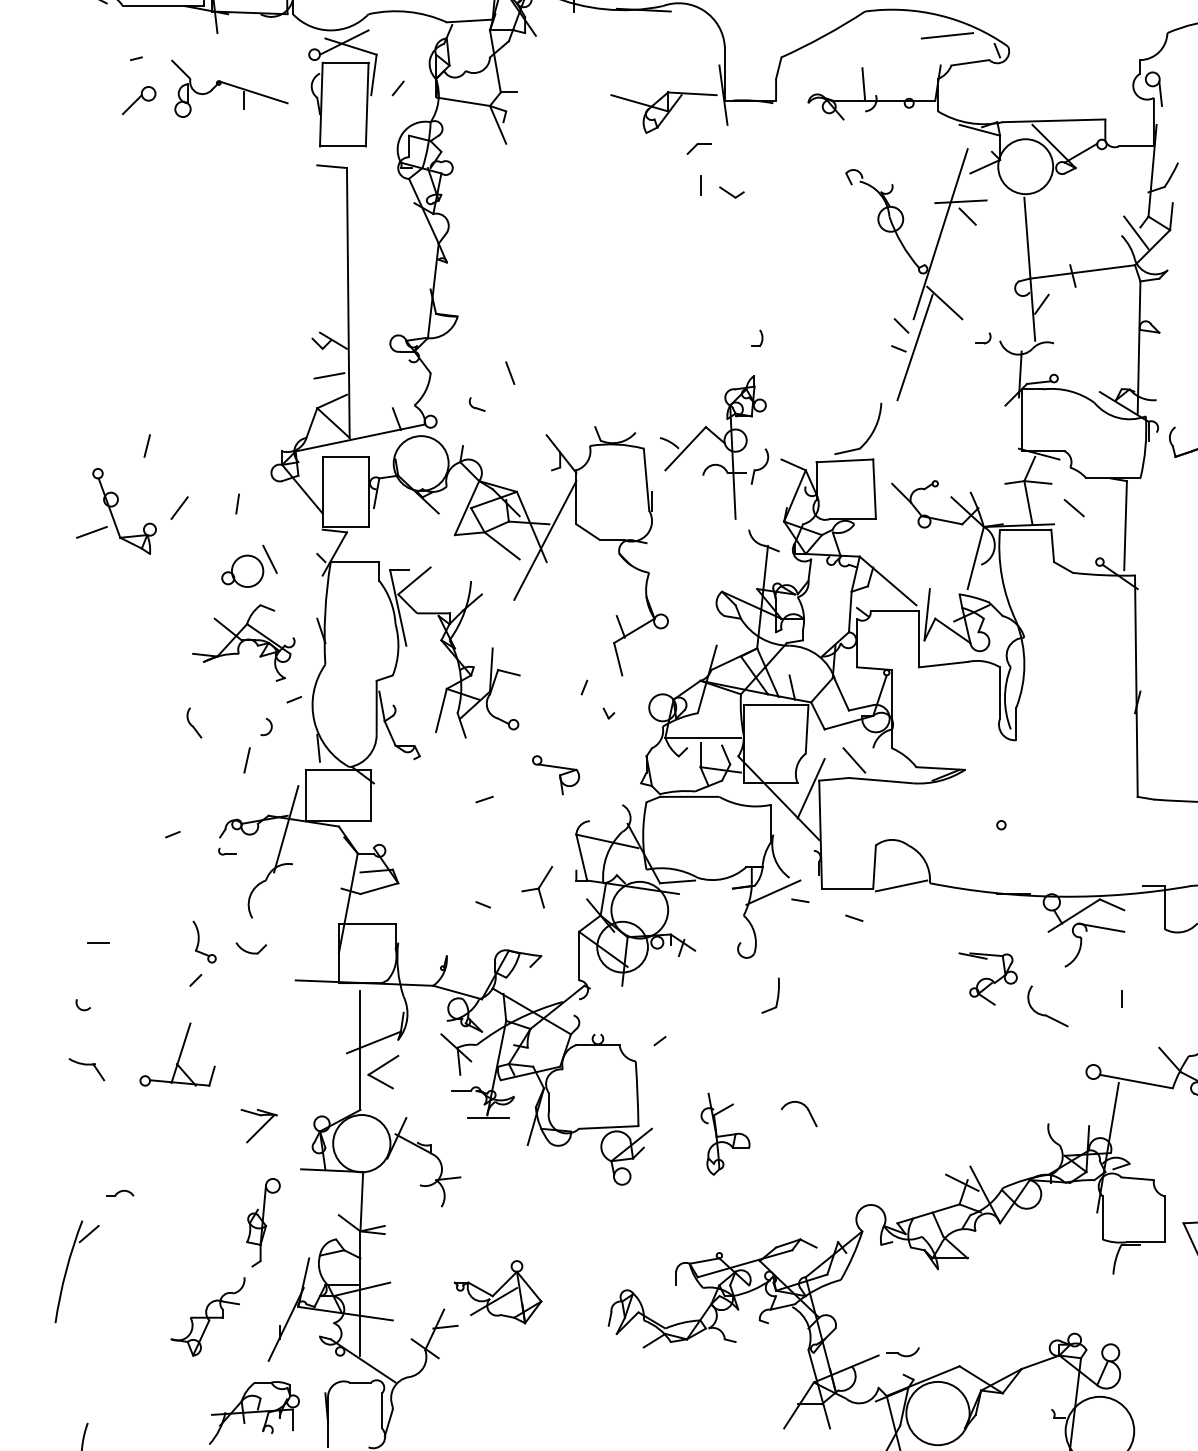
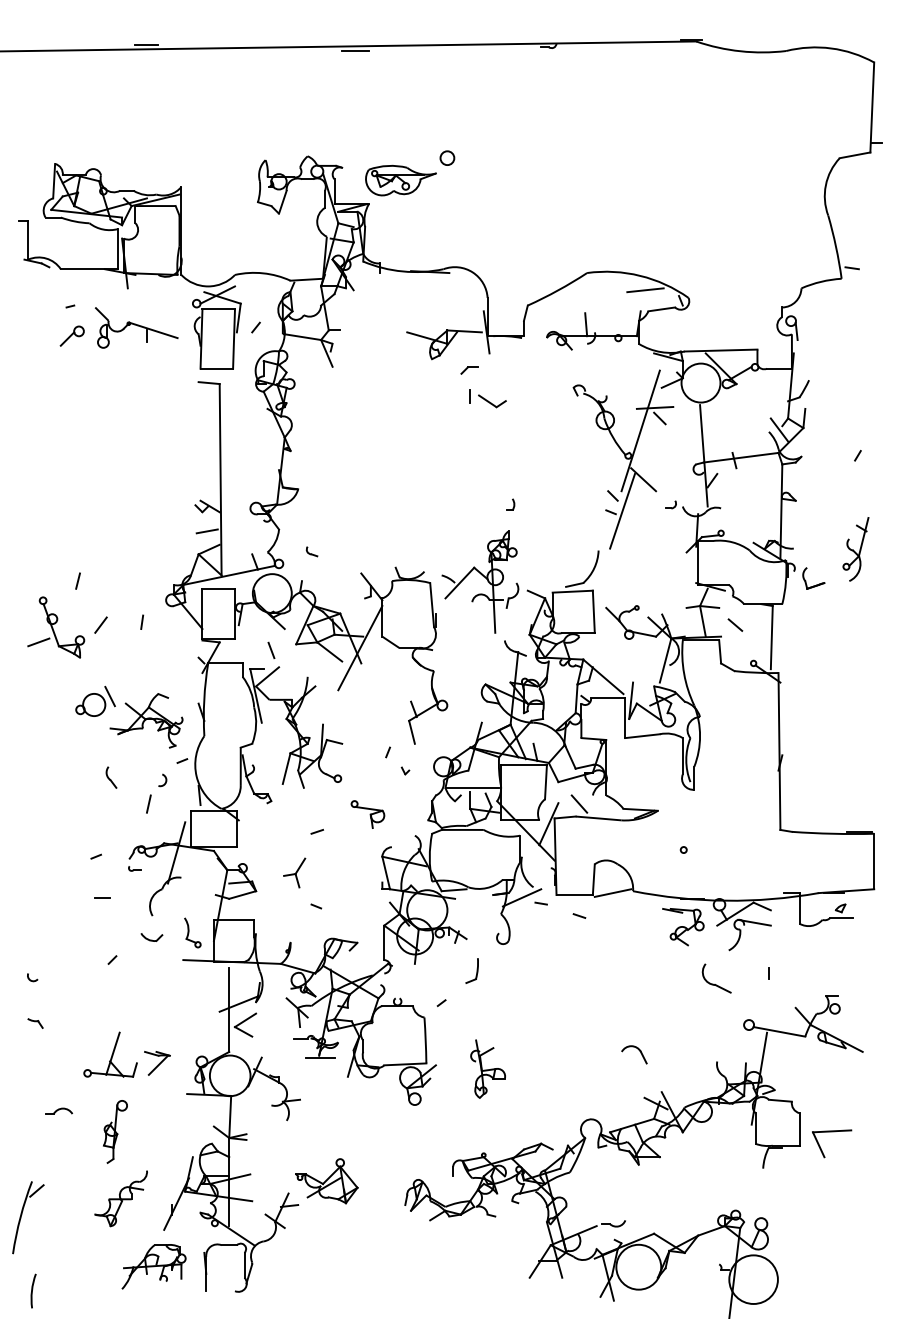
part: (731, 192) -> (492, 401), size x1.6
line: (510, 371) -> (271, 649), moved
part: (249, 564) -> (95, 700), moved
part: (537, 886) -> (294, 872), moved
line: (98, 941) -> (102, 897), moved
part: (204, 941) -> (192, 932), moved
part: (988, 979) -> (683, 927), moved
part: (769, 995) -> (471, 970), moved
part: (177, 1054) -> (110, 1054), moved
part: (87, 1069) -> (35, 1023), size x0.6
part: (799, 1113) -> (634, 1054), moved
part: (119, 1192) -> (58, 1110), size x1.4
part: (263, 1222) -> (115, 1131), moved
part: (68, 1267) -> (22, 1214), moved

